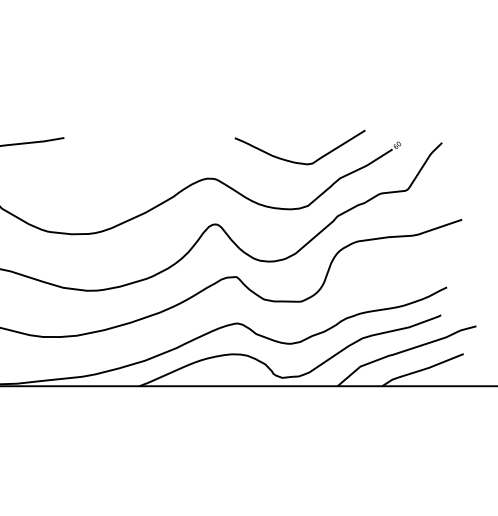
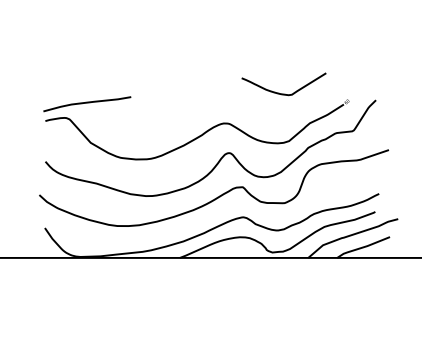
curve: (293, 160) -> (279, 92), moved

